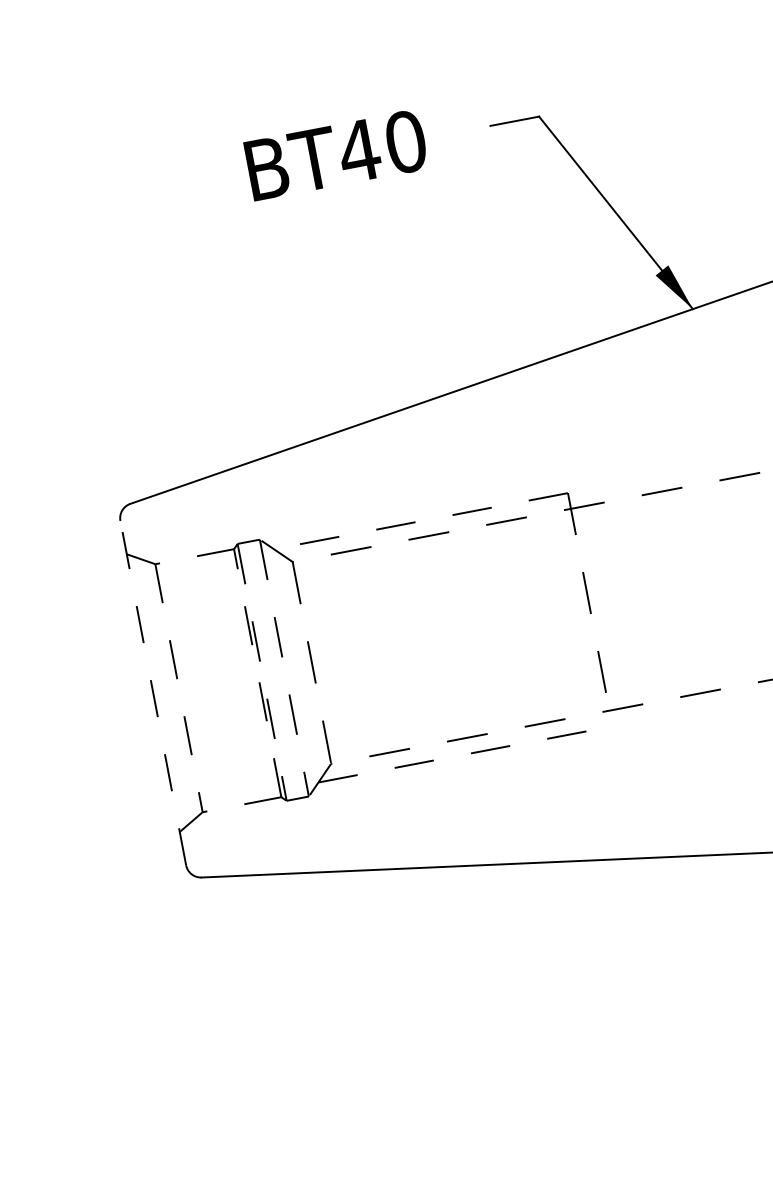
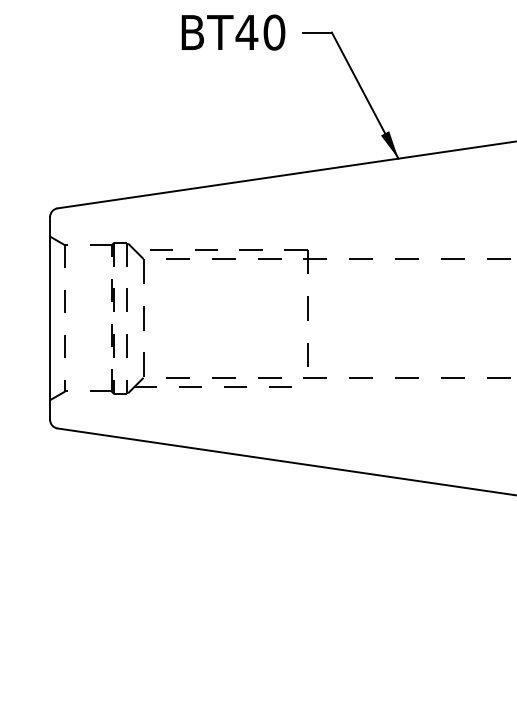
text: (336, 155) -> (233, 32), moved
line: (153, 691) -> (50, 317), dashed -> solid

